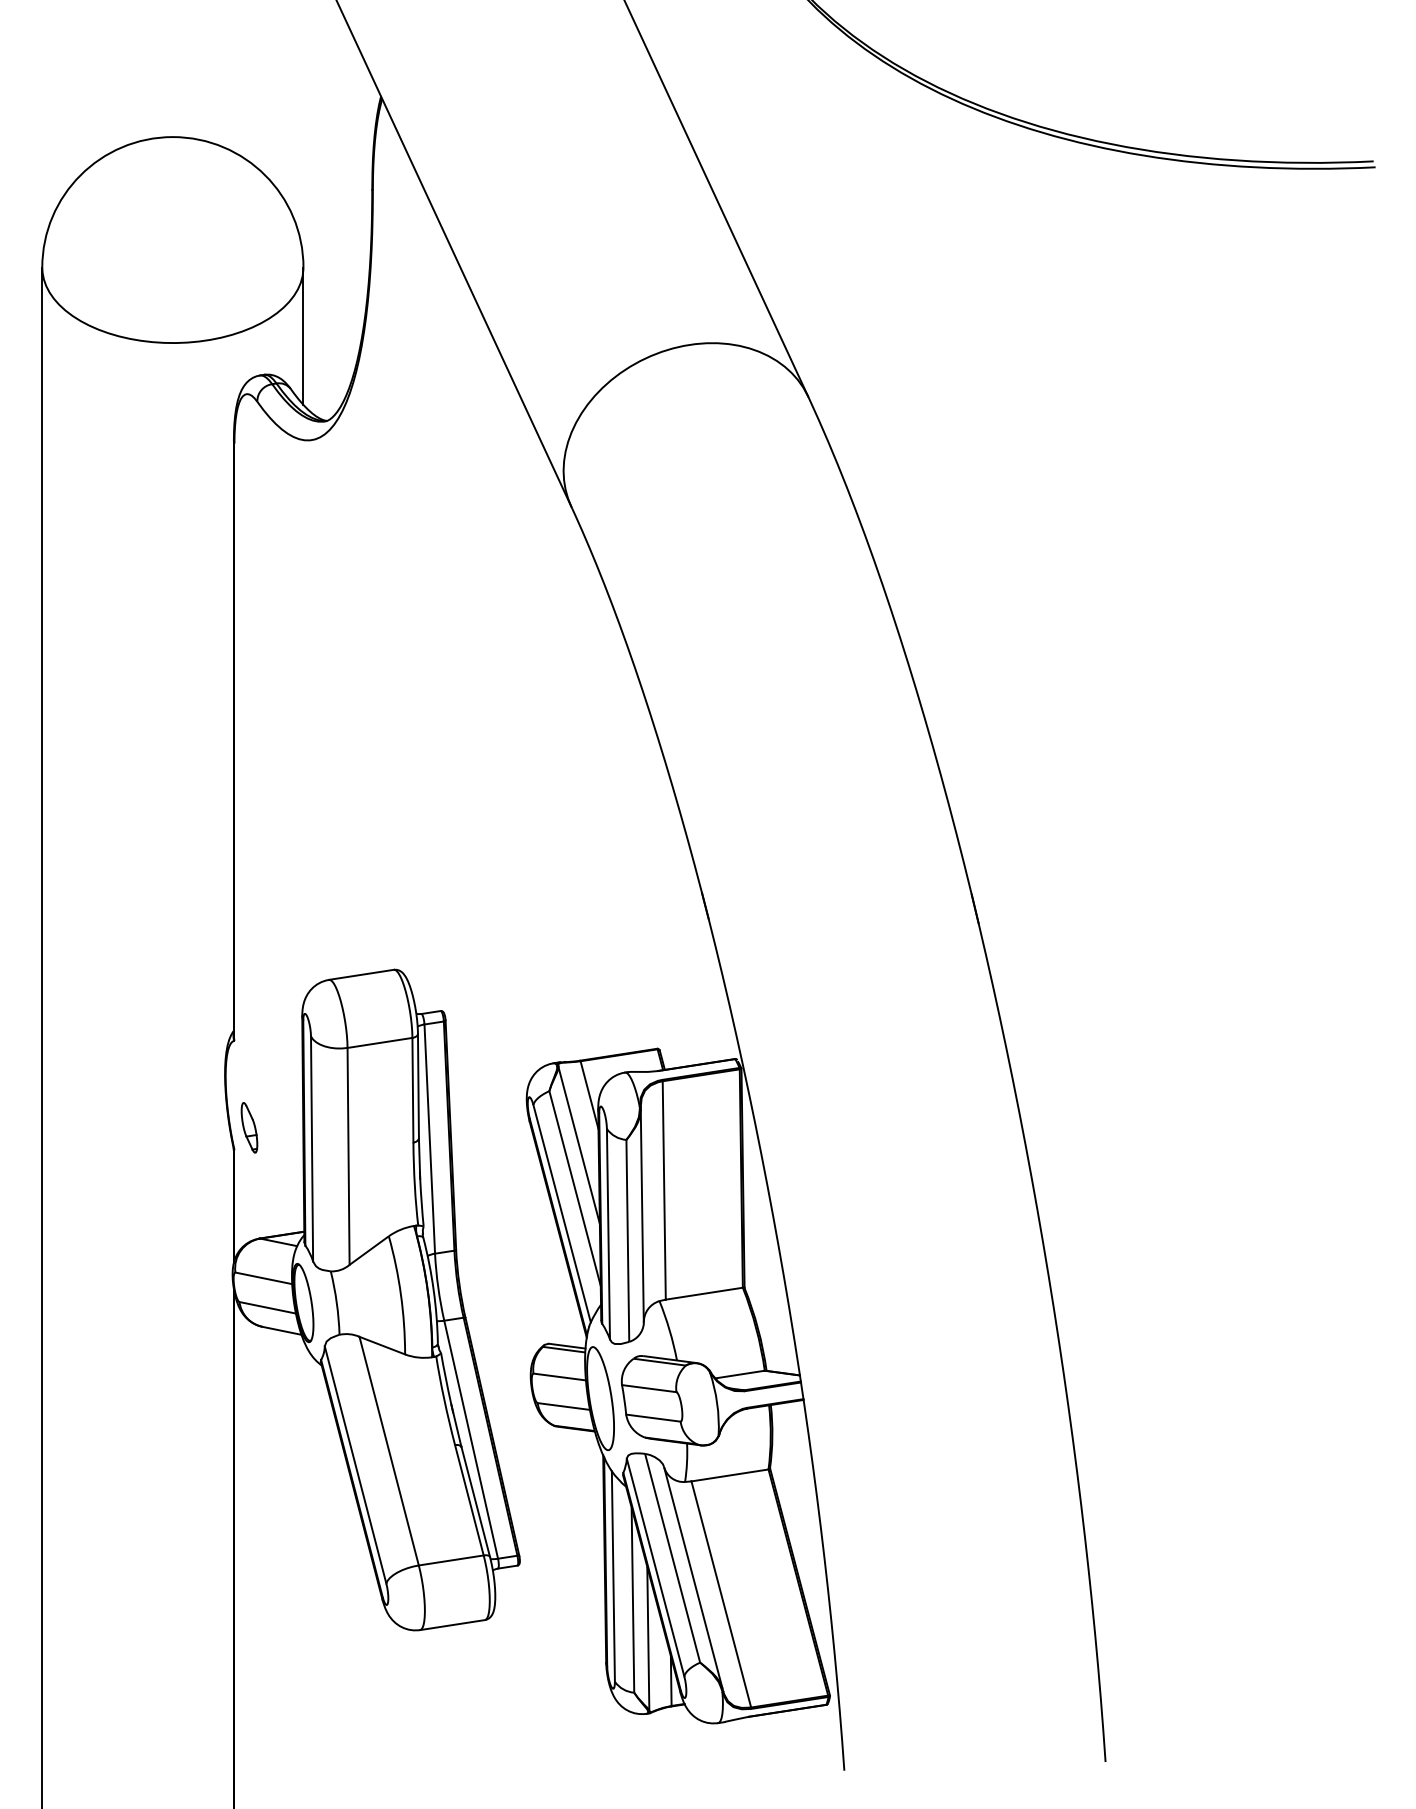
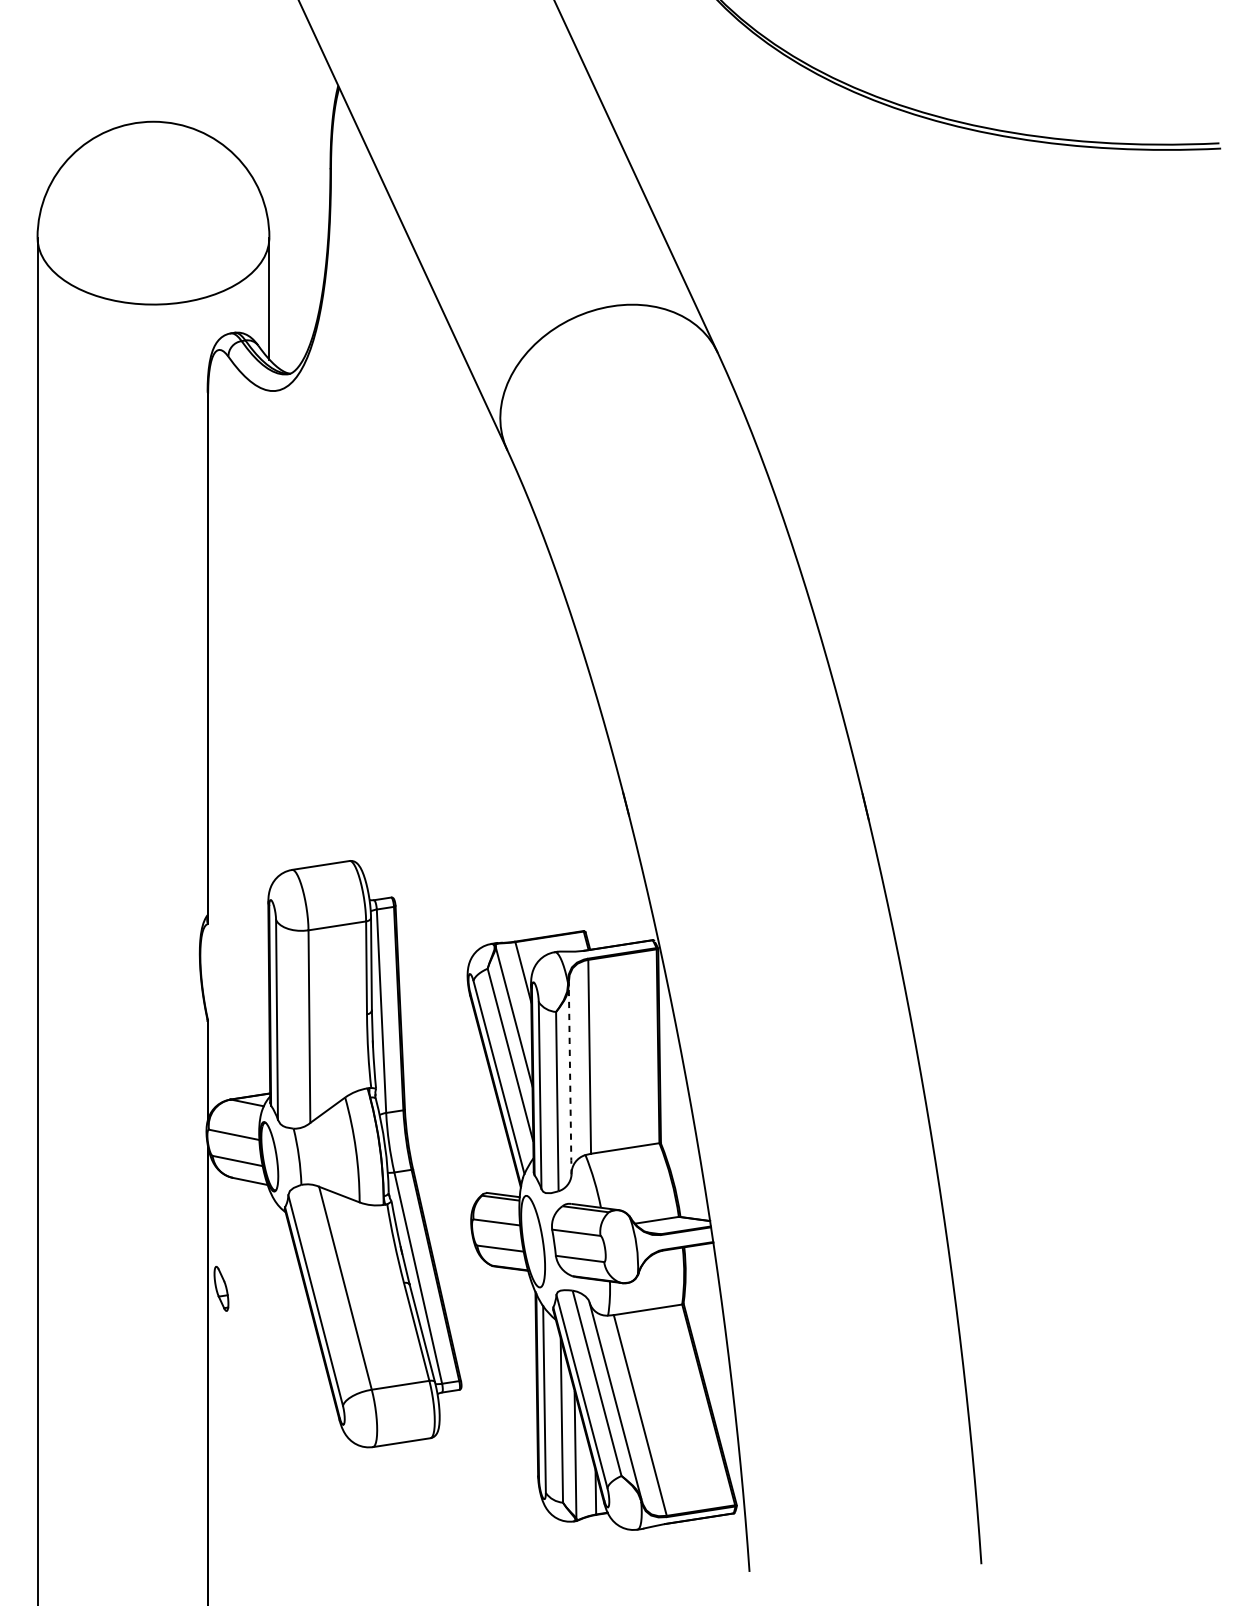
part: (249, 1127) -> (221, 1288), moved
line: (642, 1217) -> (570, 1080), solid -> dashed

